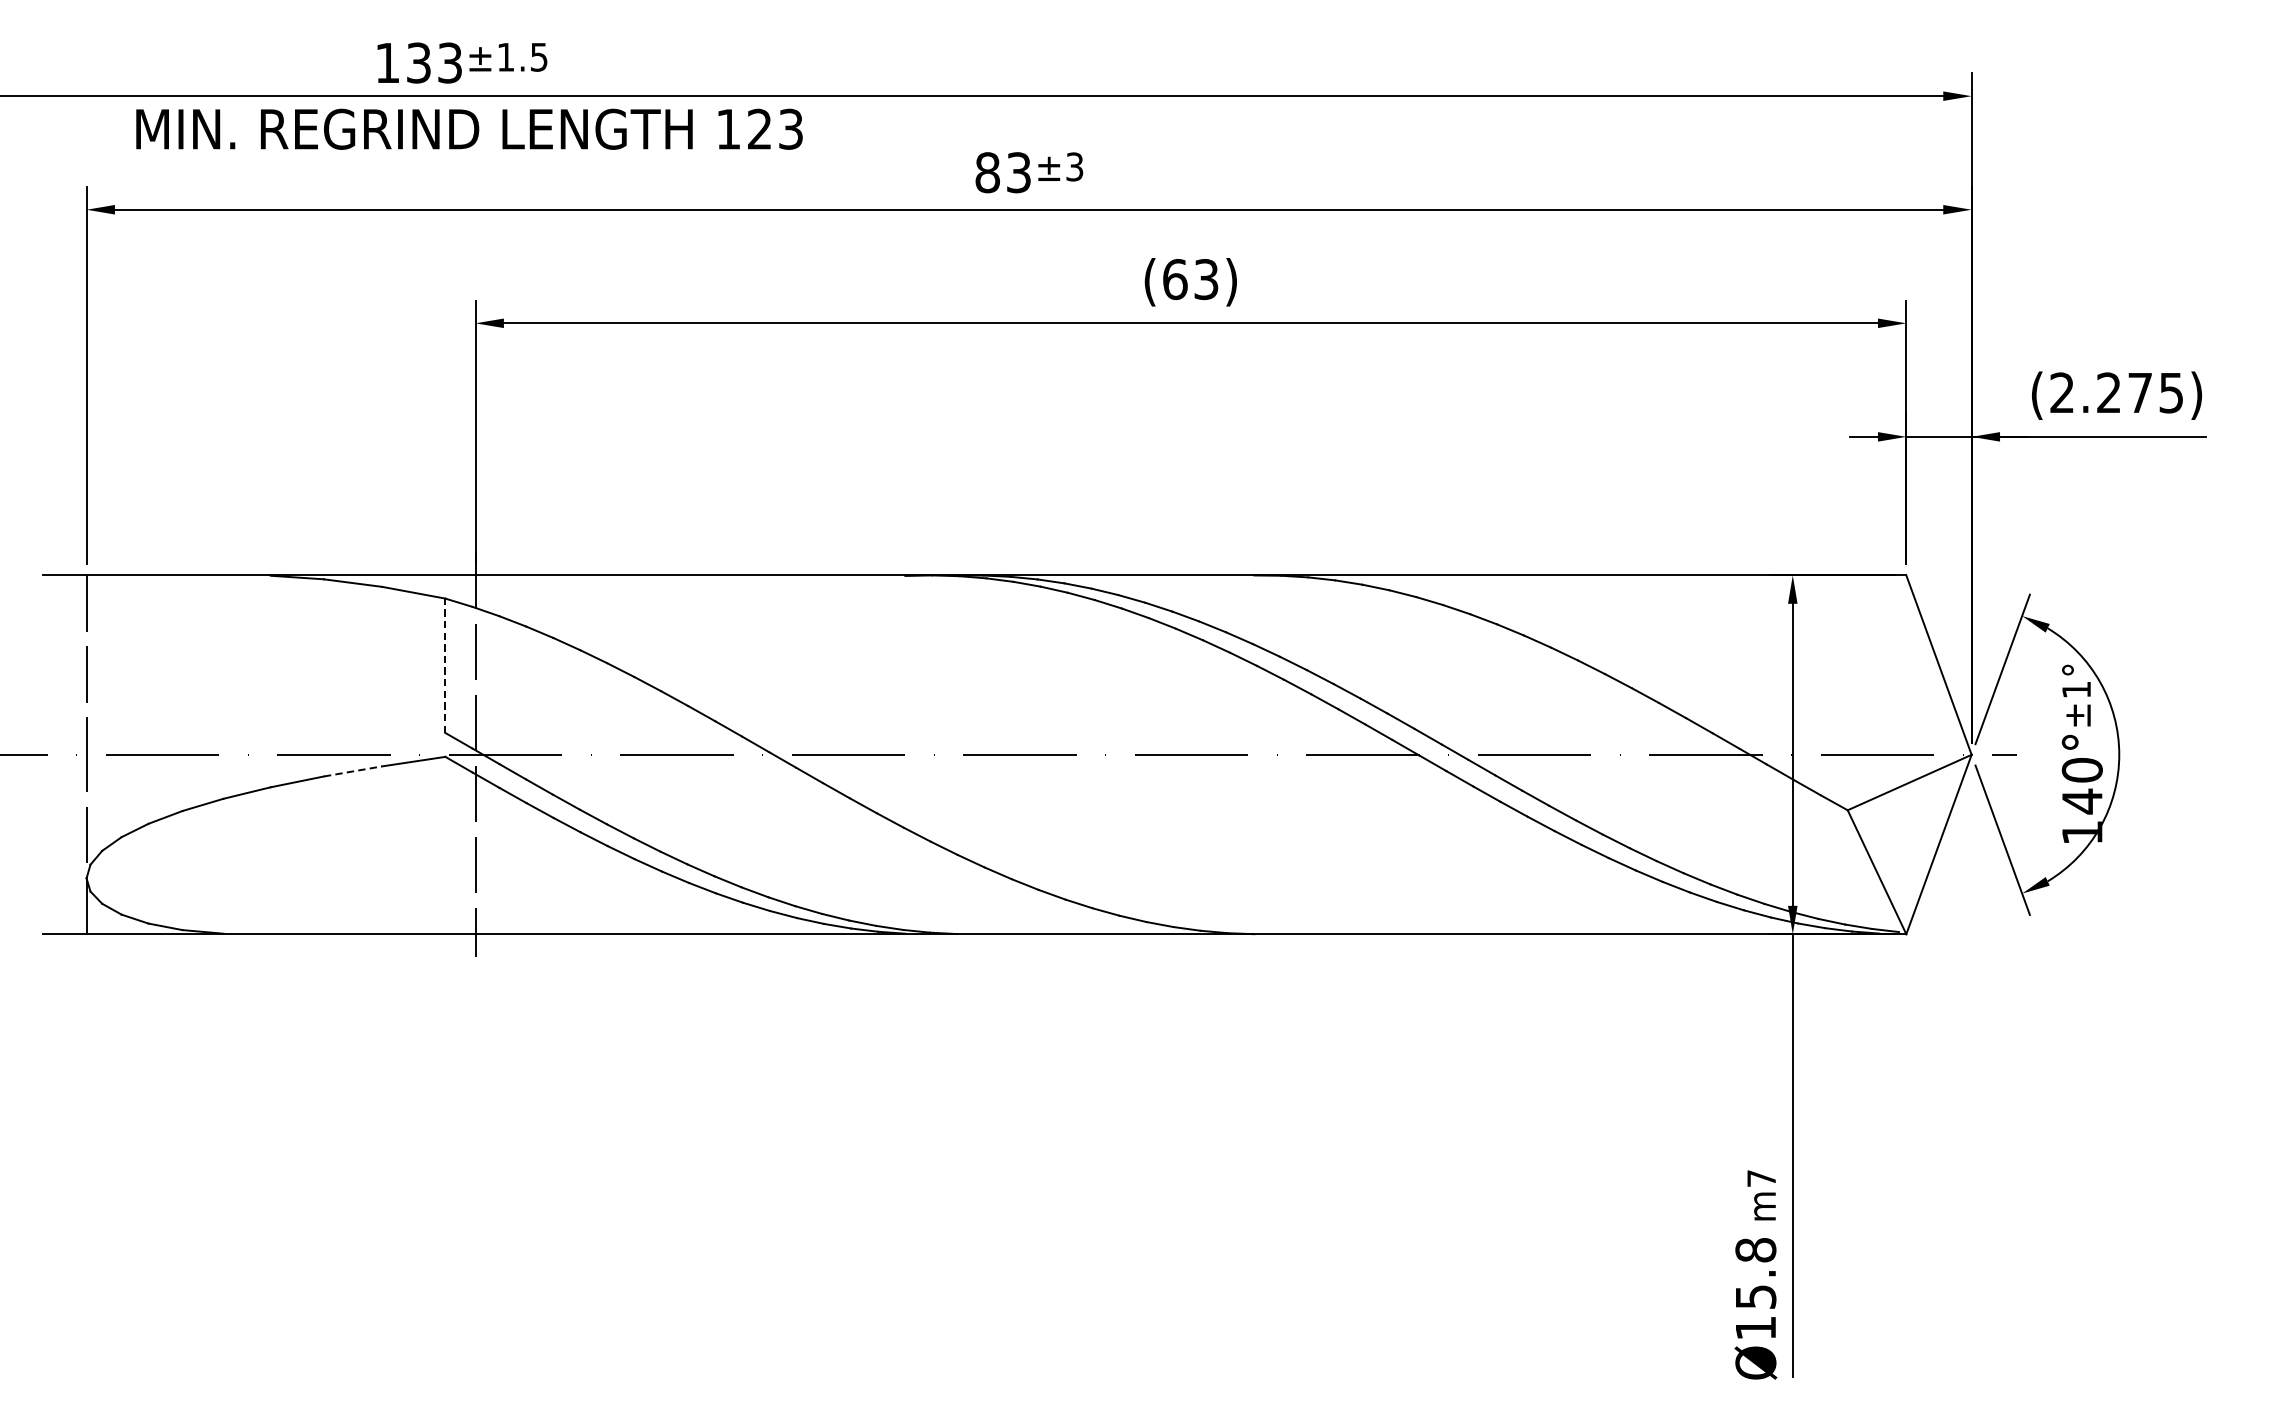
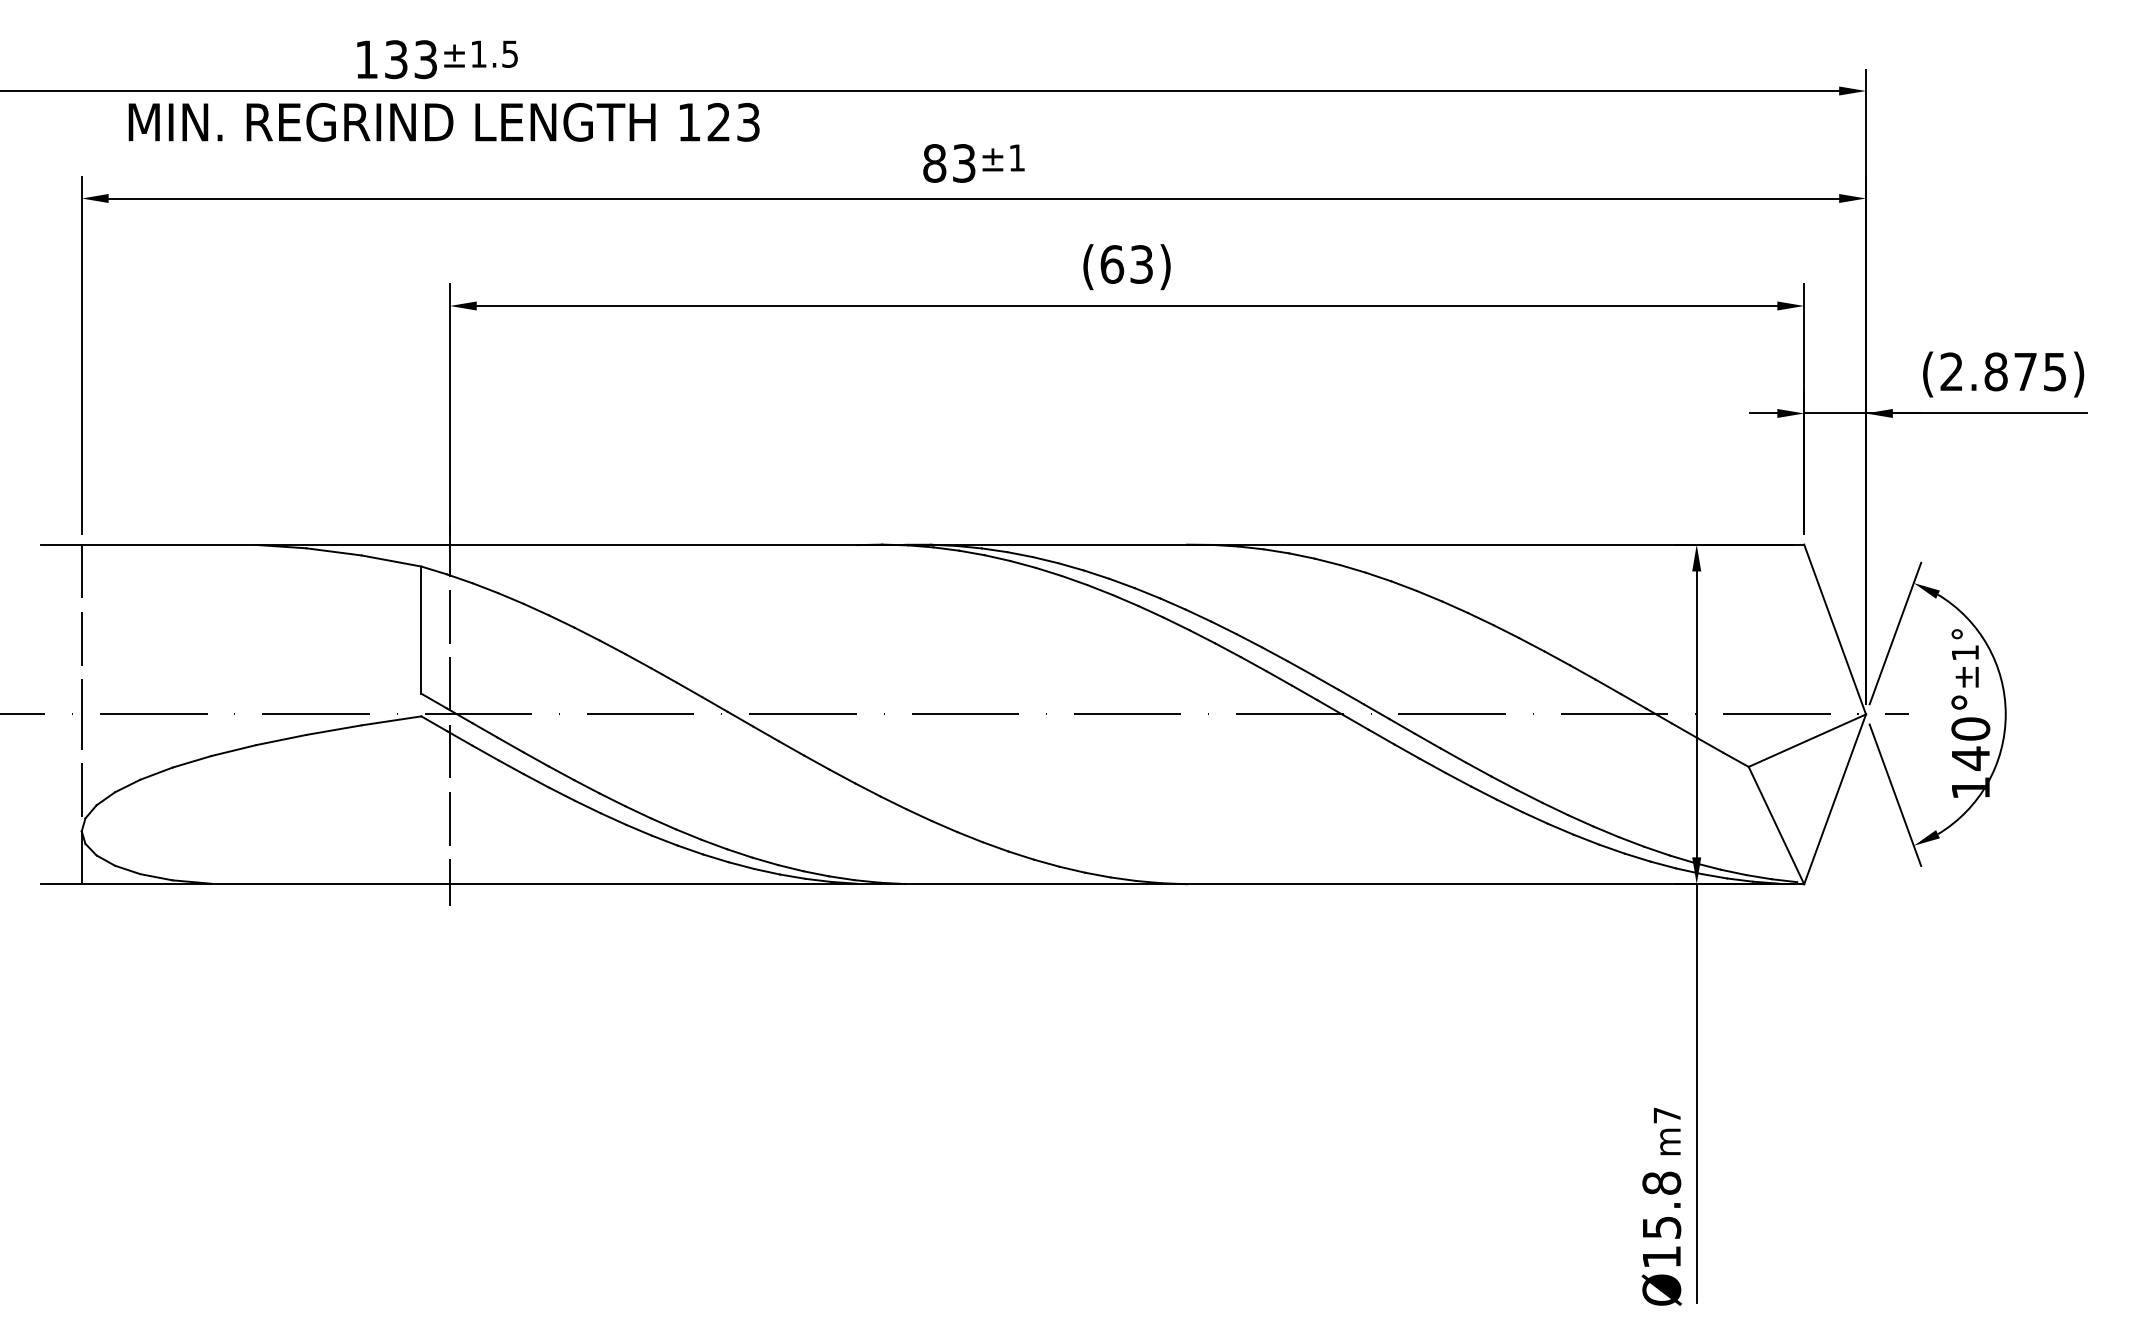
text: (1074, 166) -> (1016, 157), ±3 -> ±1
text: (2108, 392) -> (1995, 371), (2.275) -> (2.875)
line: (445, 666) -> (421, 630), dashed -> solid
line: (353, 771) -> (334, 730), dashed -> solid

